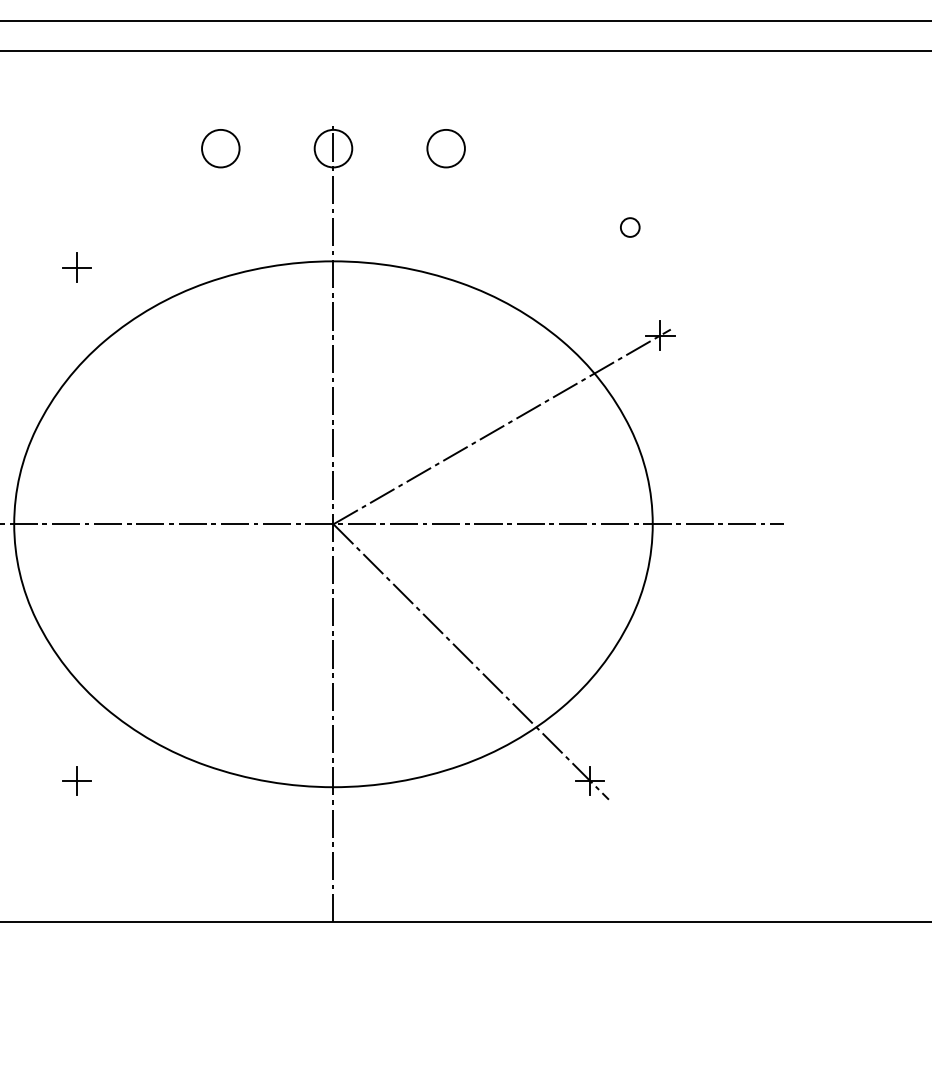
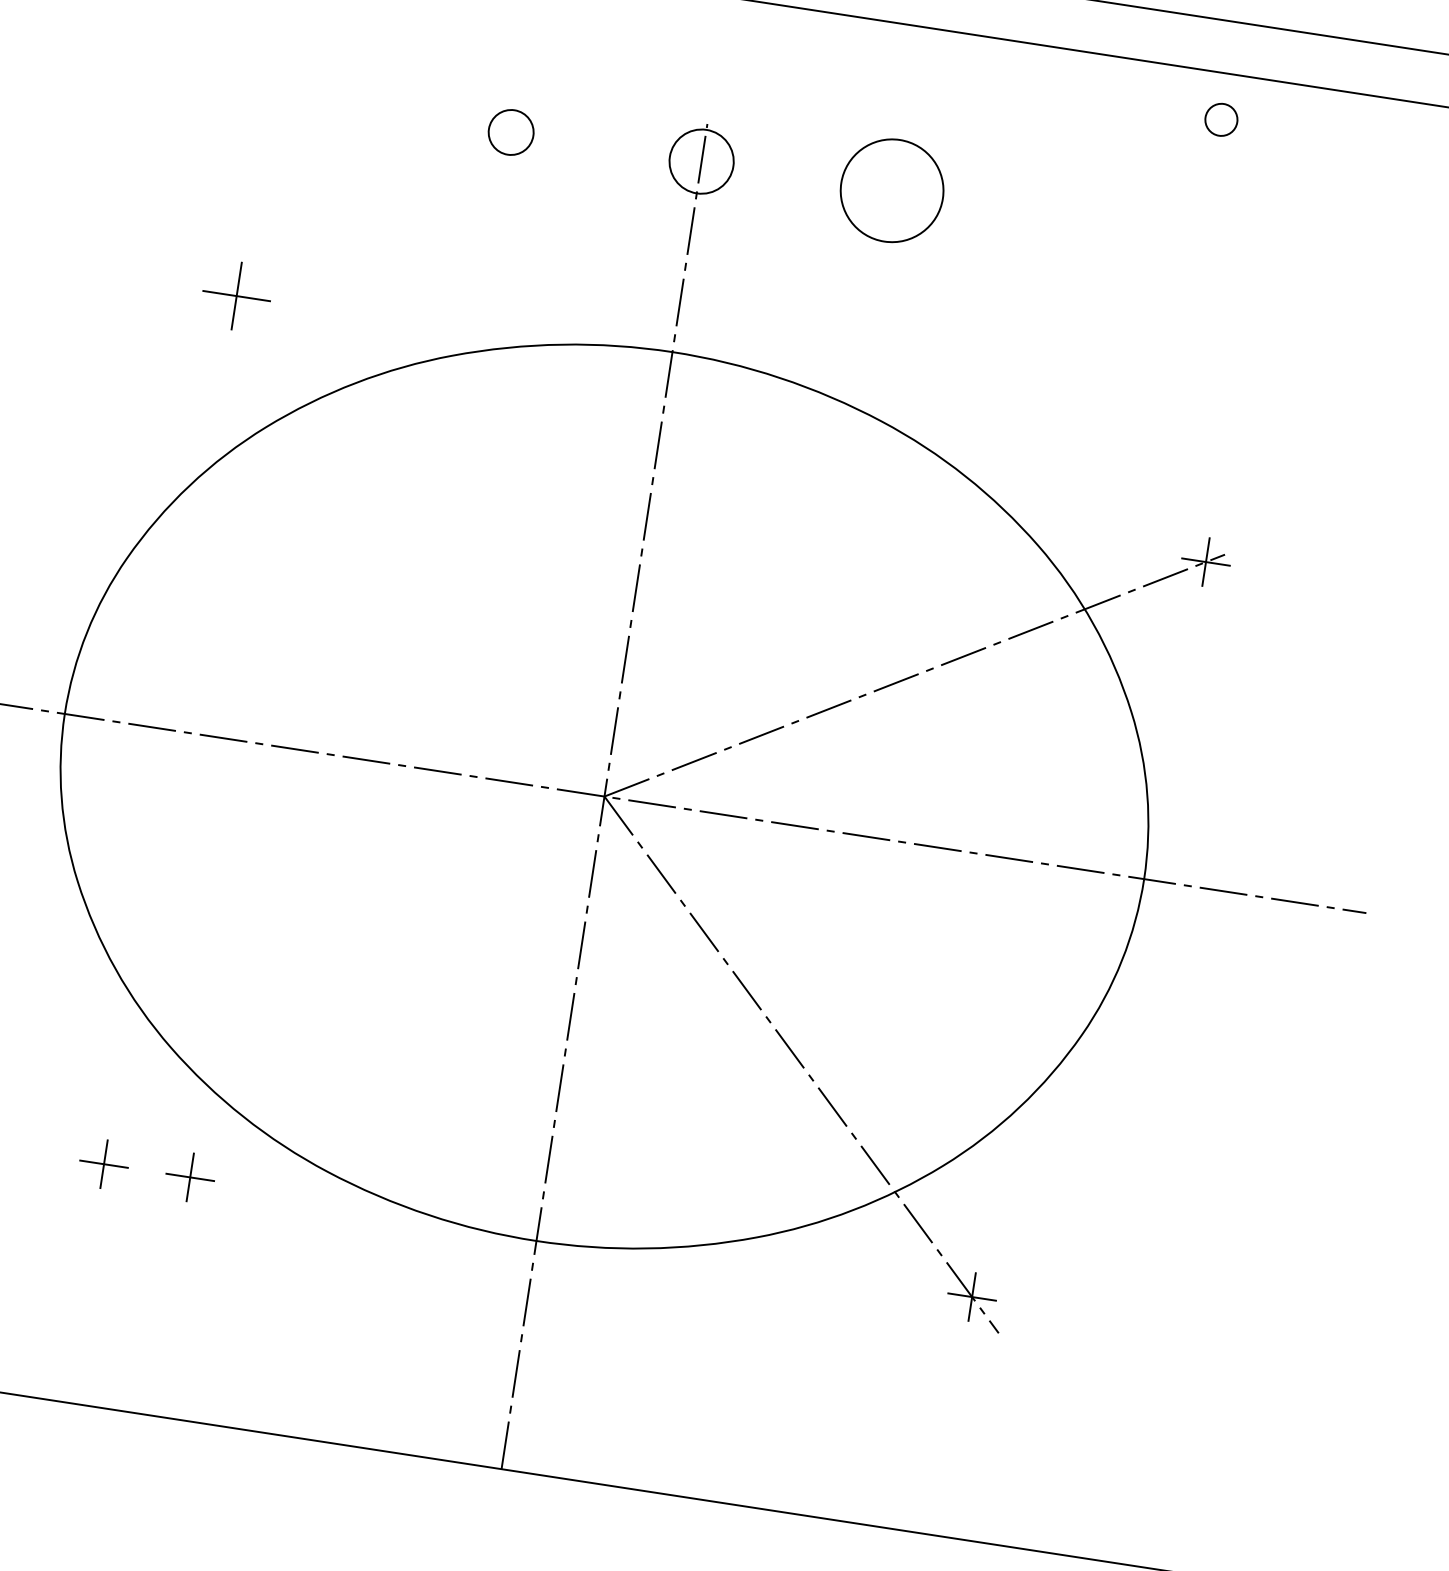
circle: (220, 148) -> (510, 132), size x0.7
circle: (445, 148) -> (891, 190), size x1.6
circle: (630, 227) -> (1221, 119), moved
part: (76, 267) -> (236, 296), size x1.4
part: (127, 780) -> (190, 1176), added

